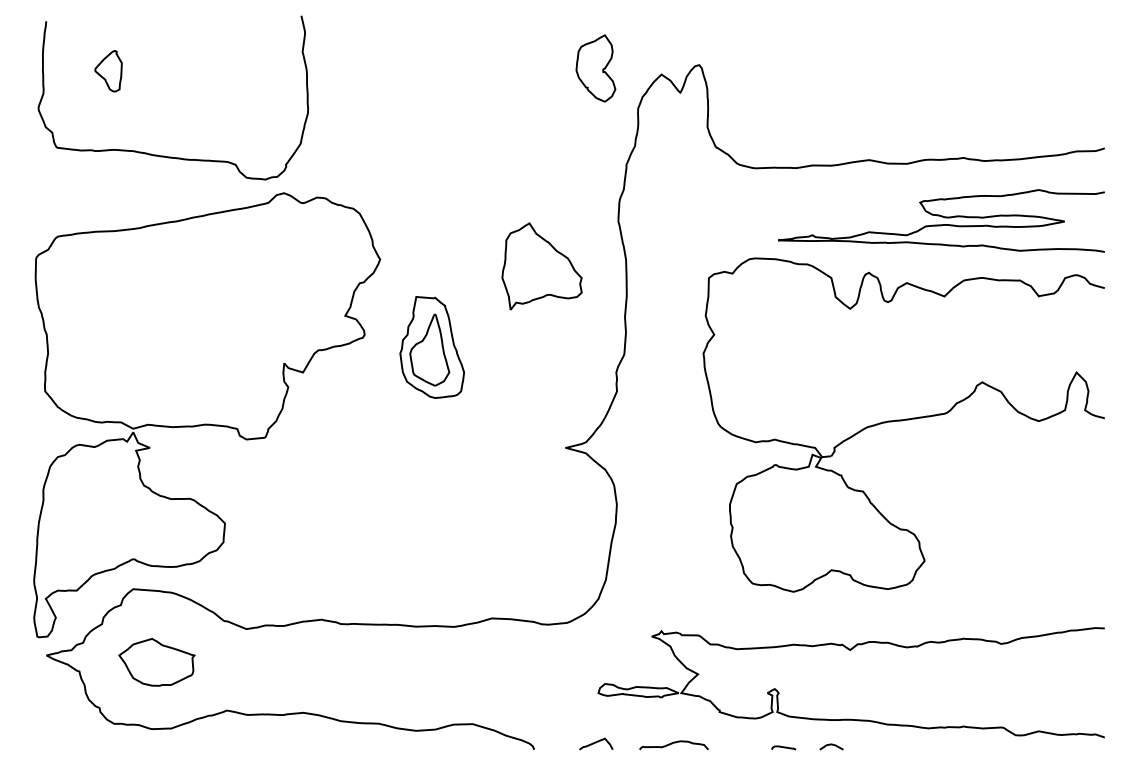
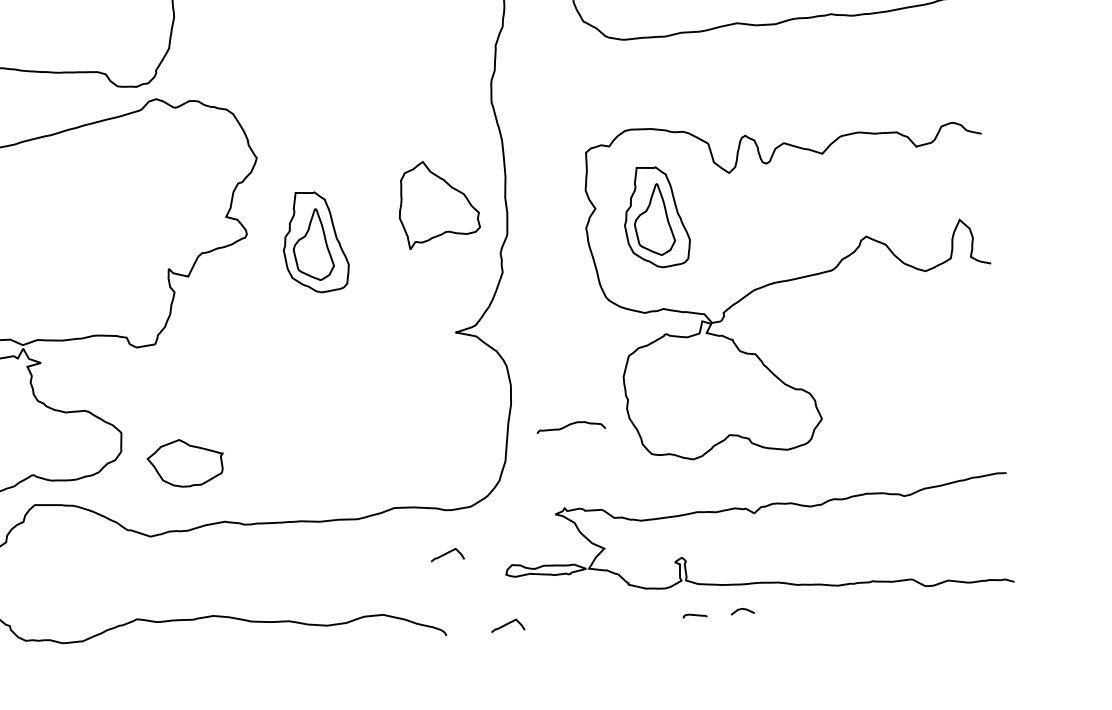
curve: (941, 217) -> (813, 75), removed
part: (541, 266) -> (438, 204), moved
part: (773, 347) -> (655, 217), added
part: (156, 662) -> (185, 463), moved
curve: (541, 668) -> (447, 554), added
curve: (672, 744) -> (569, 426), moved

